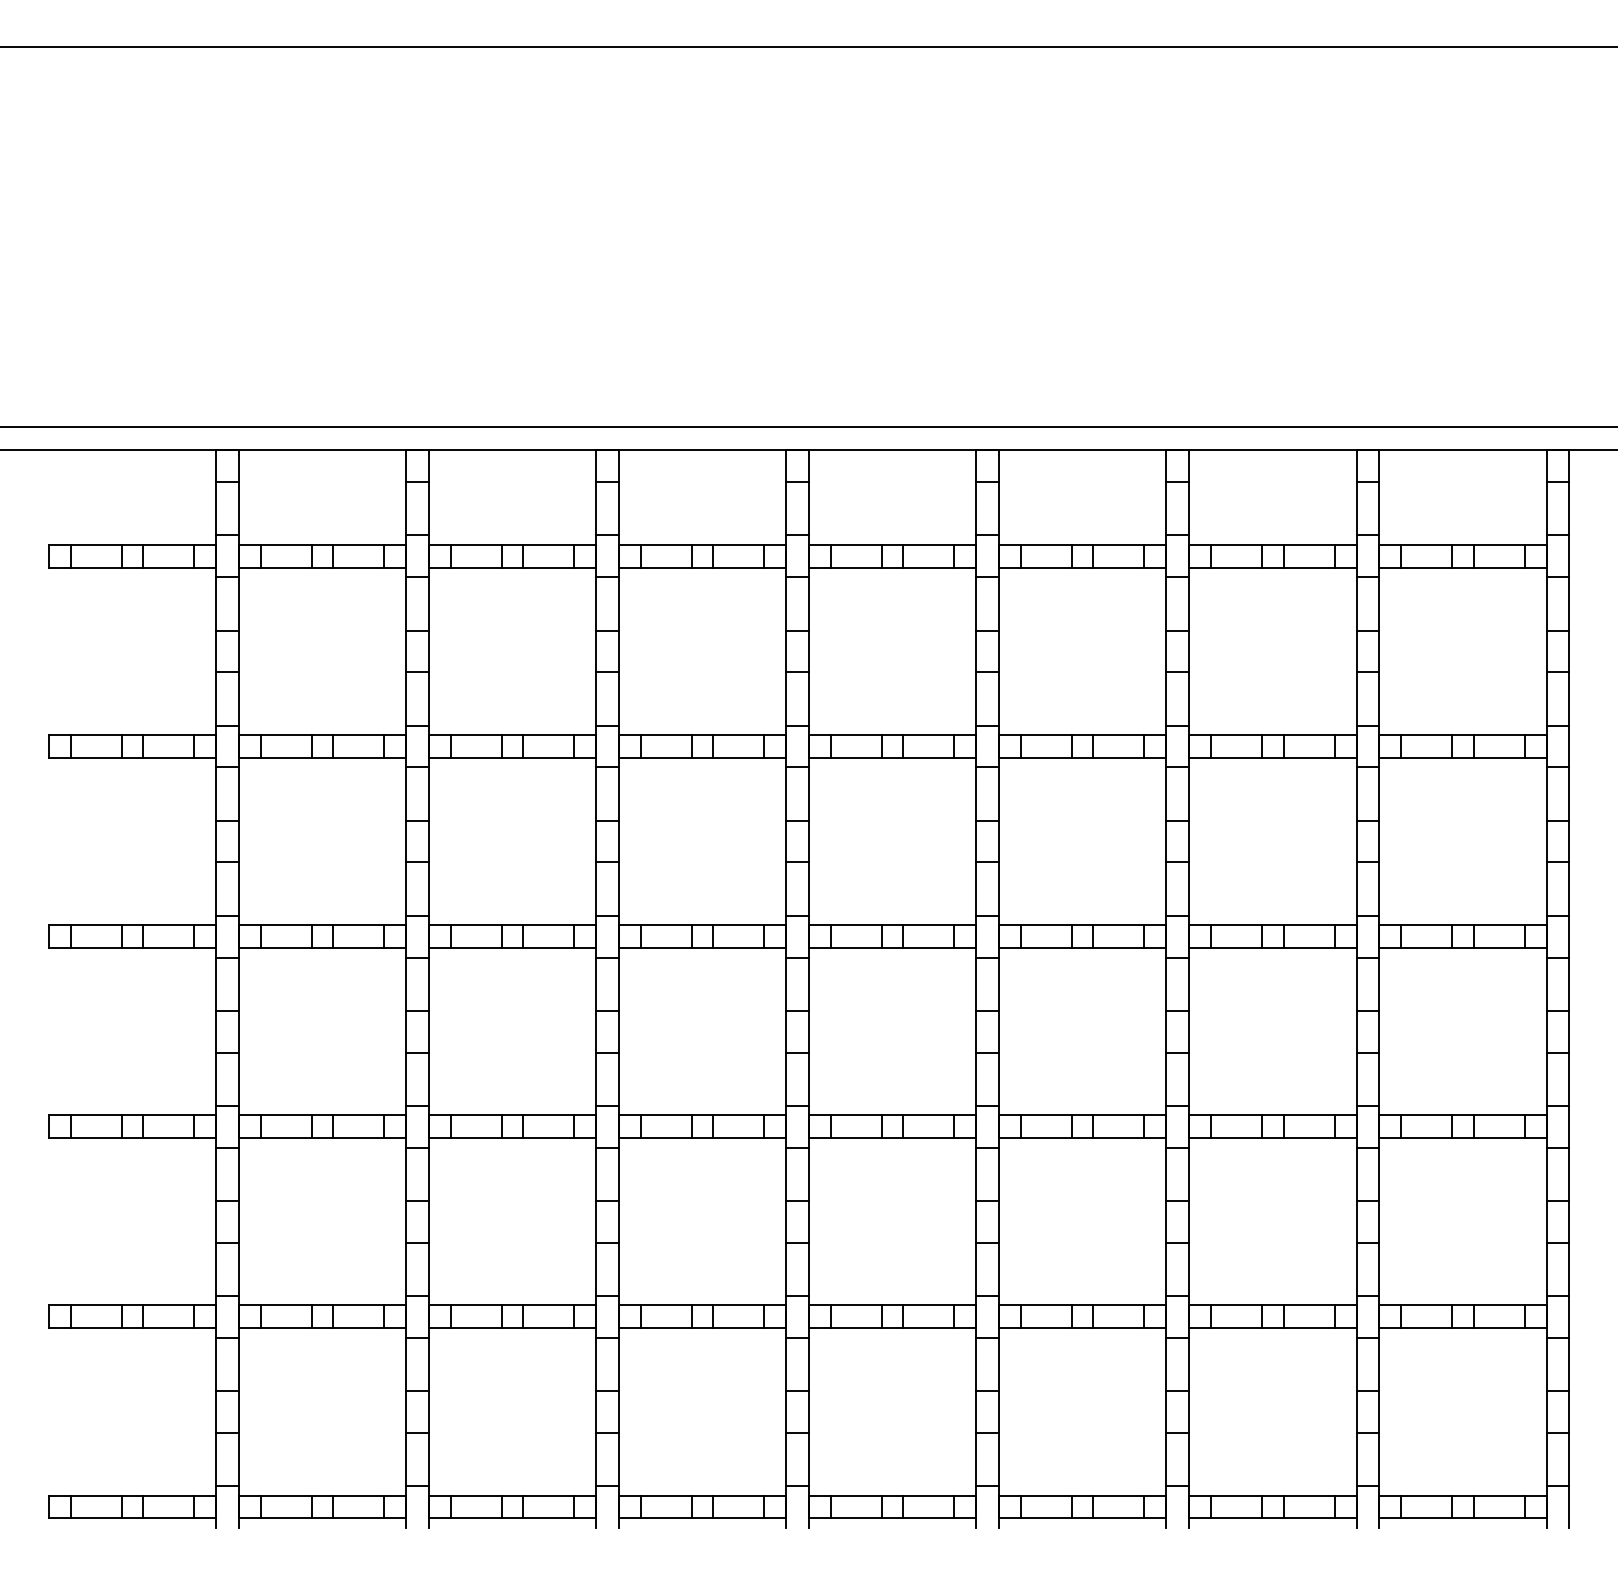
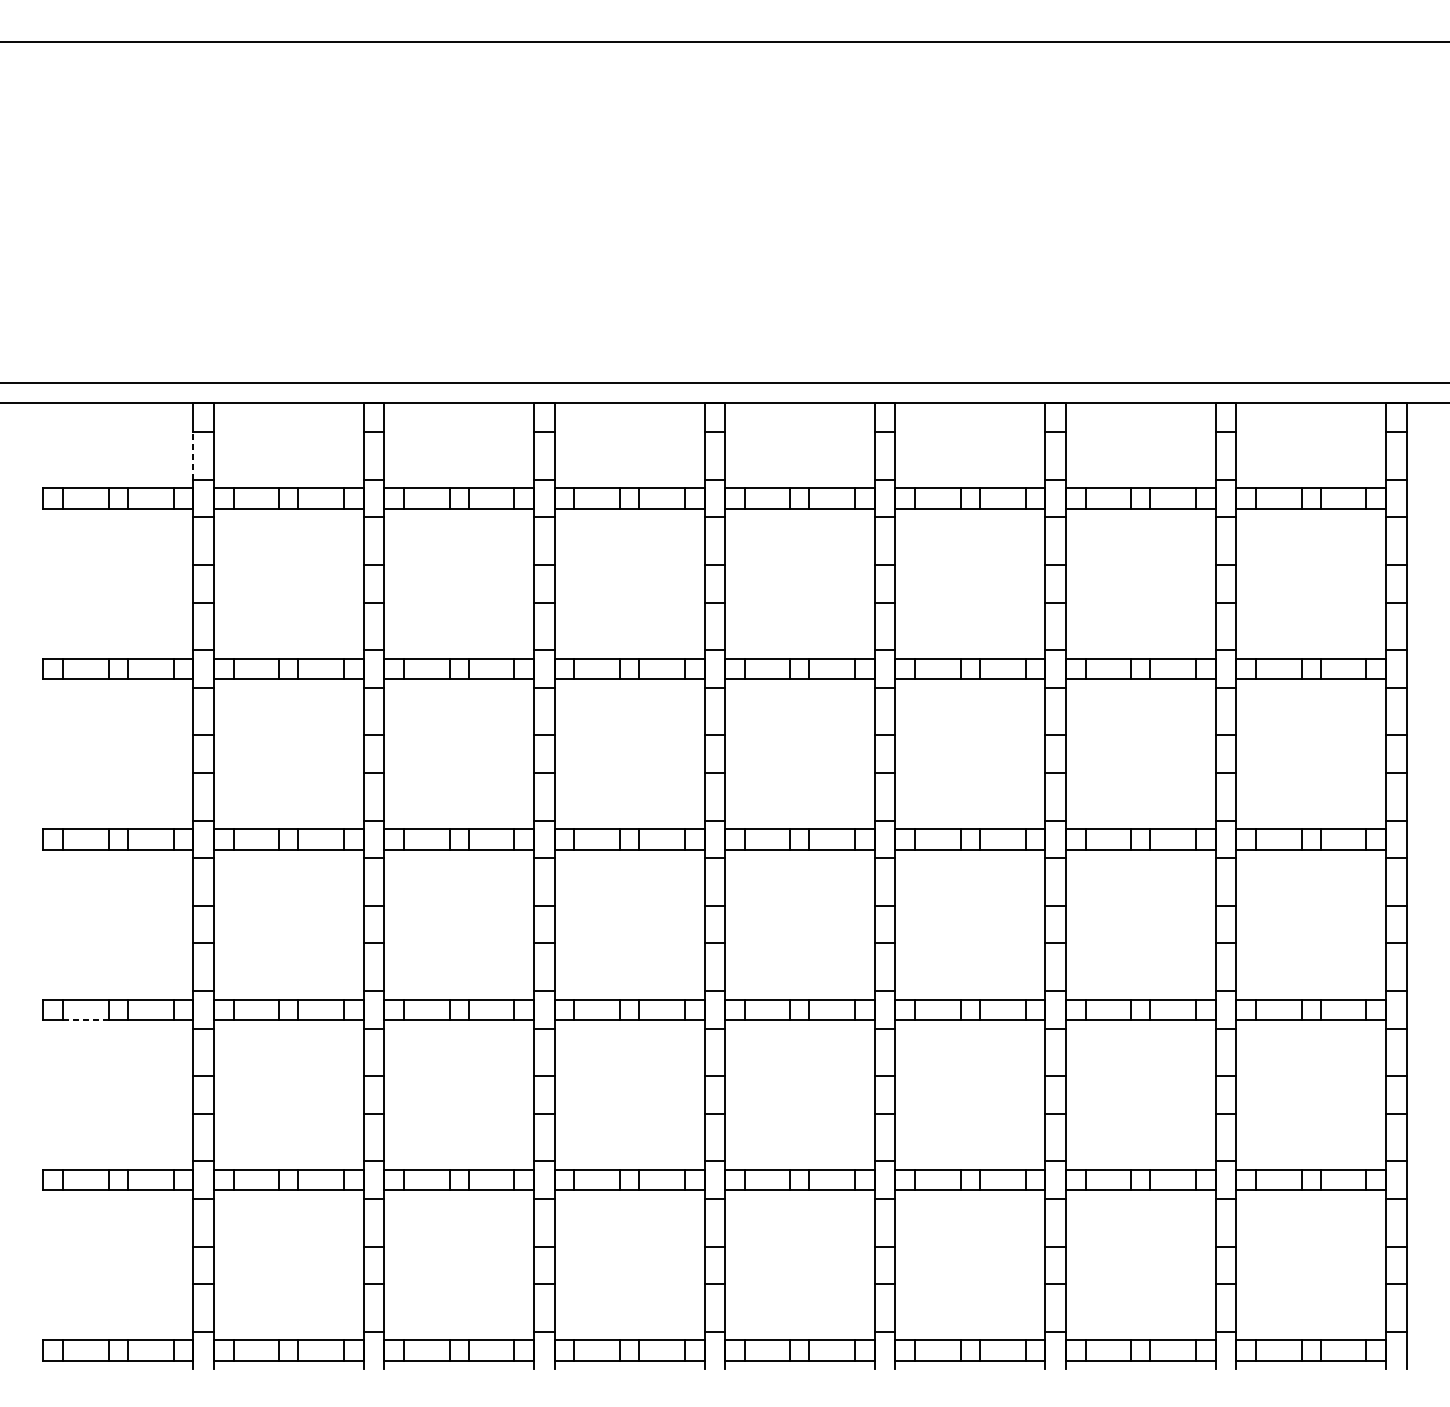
line: (215, 508) -> (193, 455), solid -> dashed
line: (96, 1138) -> (86, 1020), solid -> dashed

